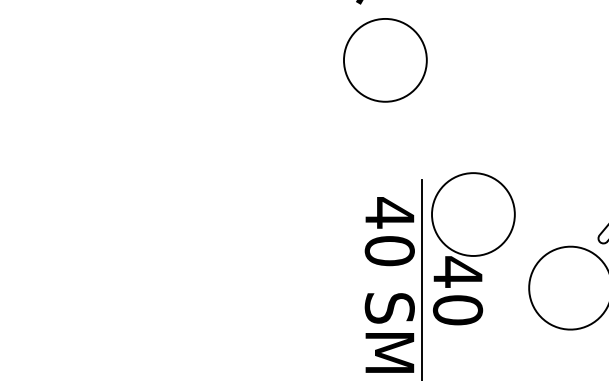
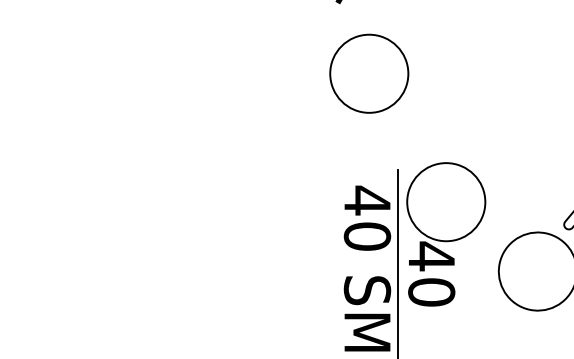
part: (385, 60) -> (369, 73), moved

